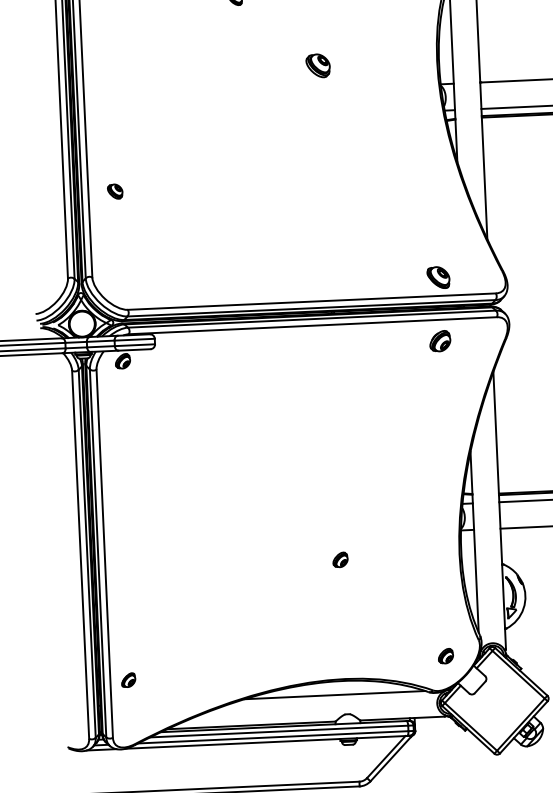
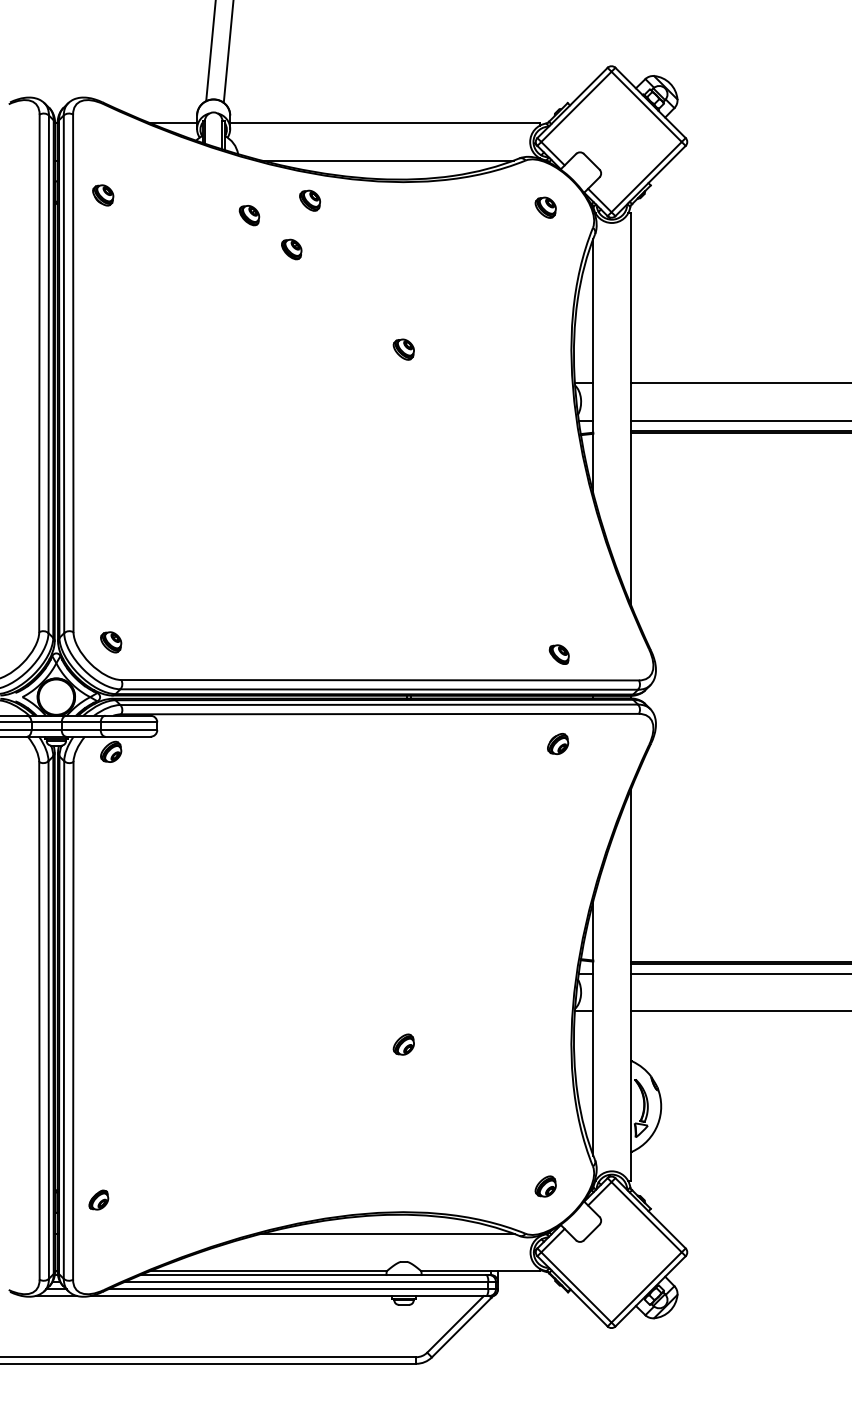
part: (317, 65) -> (403, 349), size x0.62
part: (115, 191) -> (111, 642), moved
part: (437, 277) -> (558, 654), size x0.62
part: (440, 340) -> (558, 743), size x0.71

